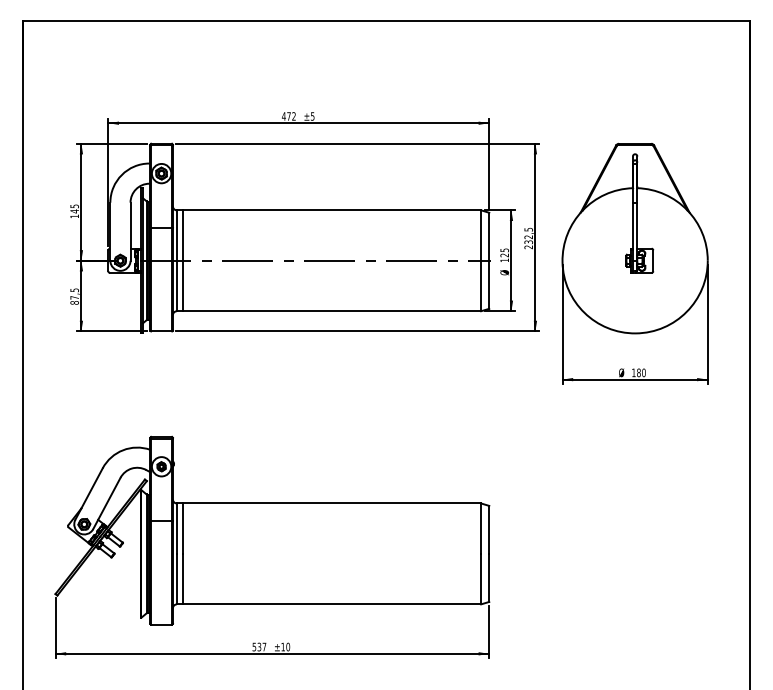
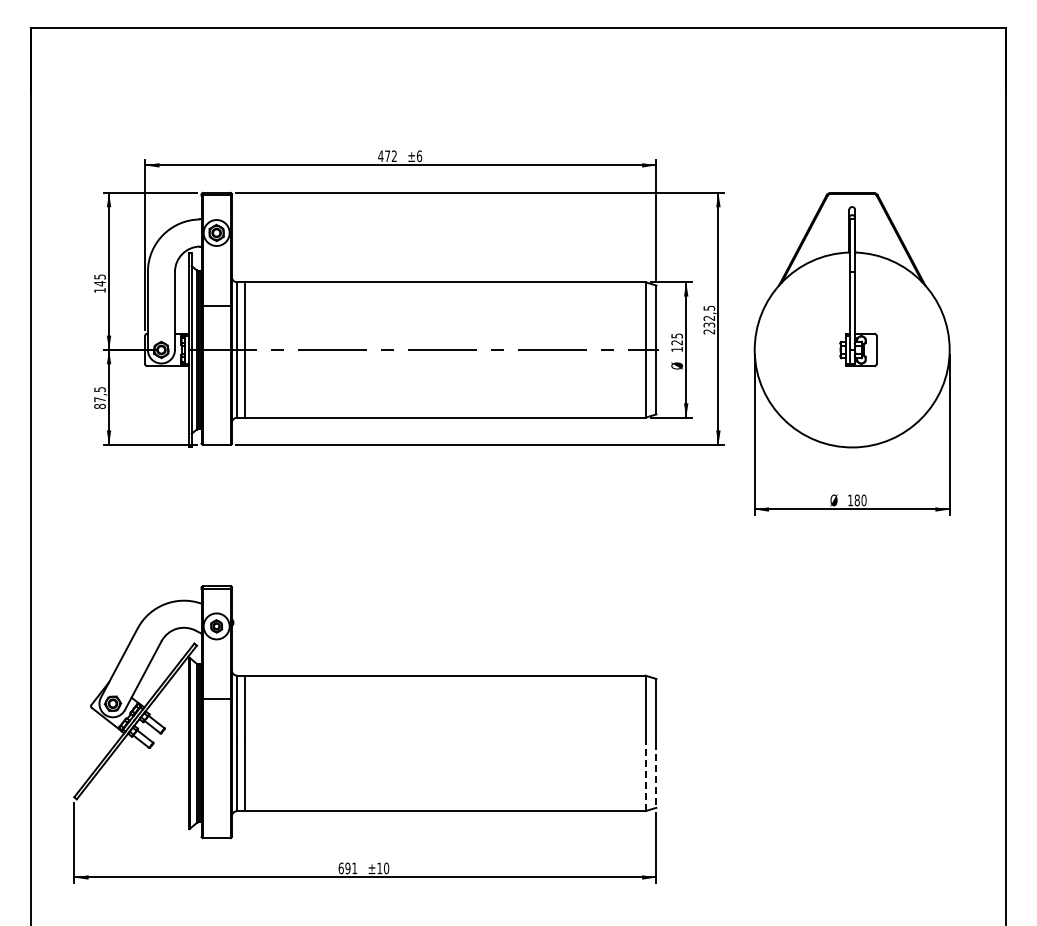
text: (312, 116) -> (419, 156), ±5 -> ±6
line: (489, 578) -> (656, 776), solid -> dashed
line: (481, 579) -> (645, 777), solid -> dashed
text: (259, 647) -> (347, 868), 537 -> 691

